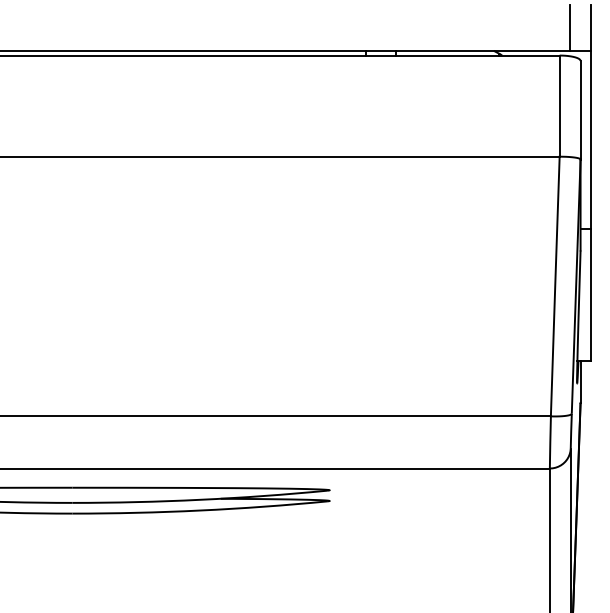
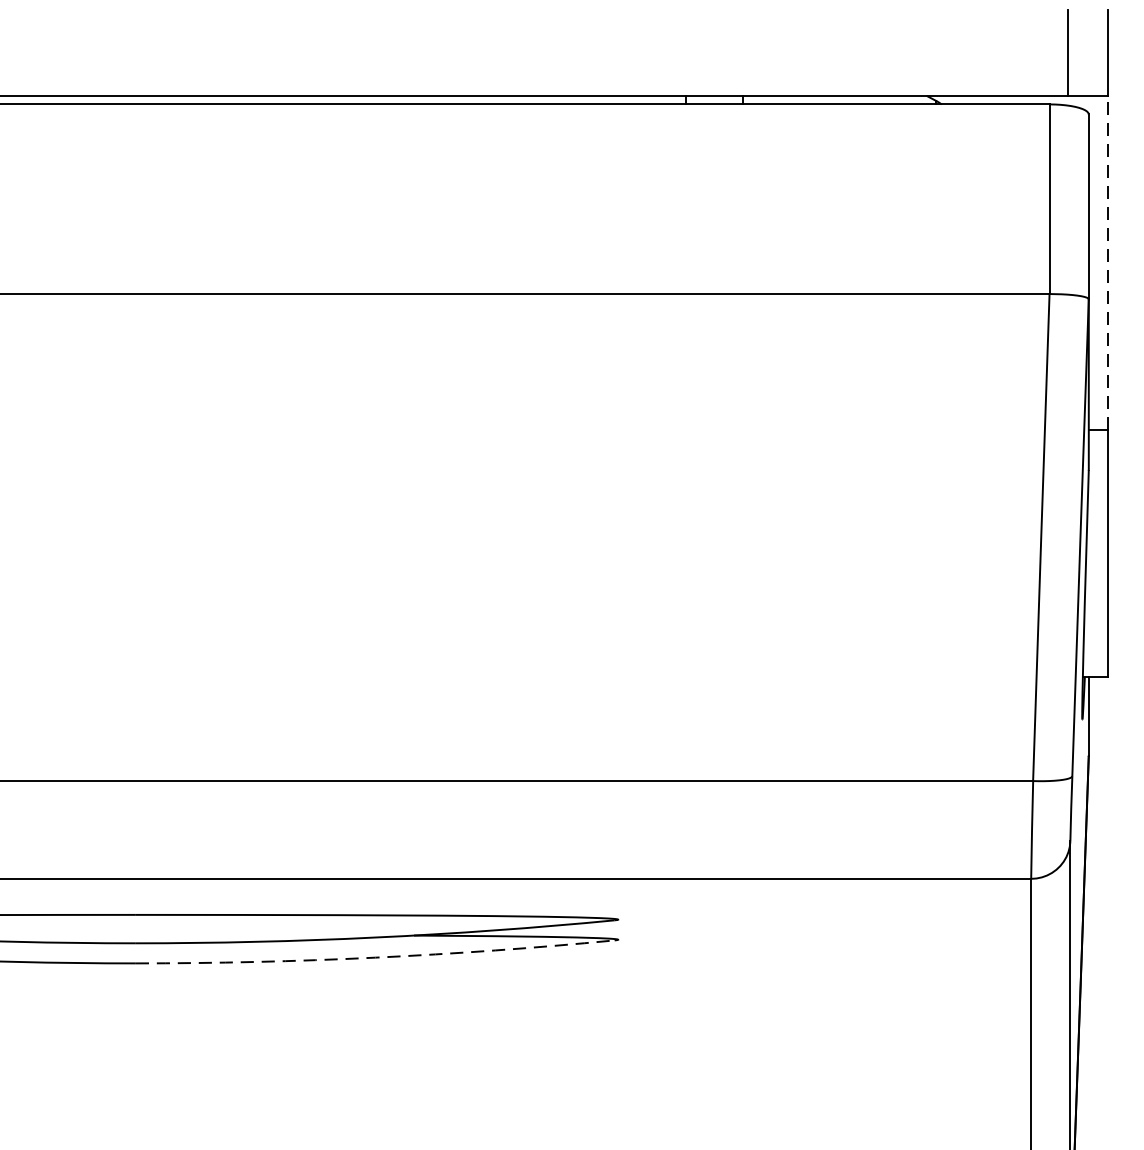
line: (590, 140) -> (1107, 263), solid -> dashed
arc: (200, 510) -> (376, 957), solid -> dashed

